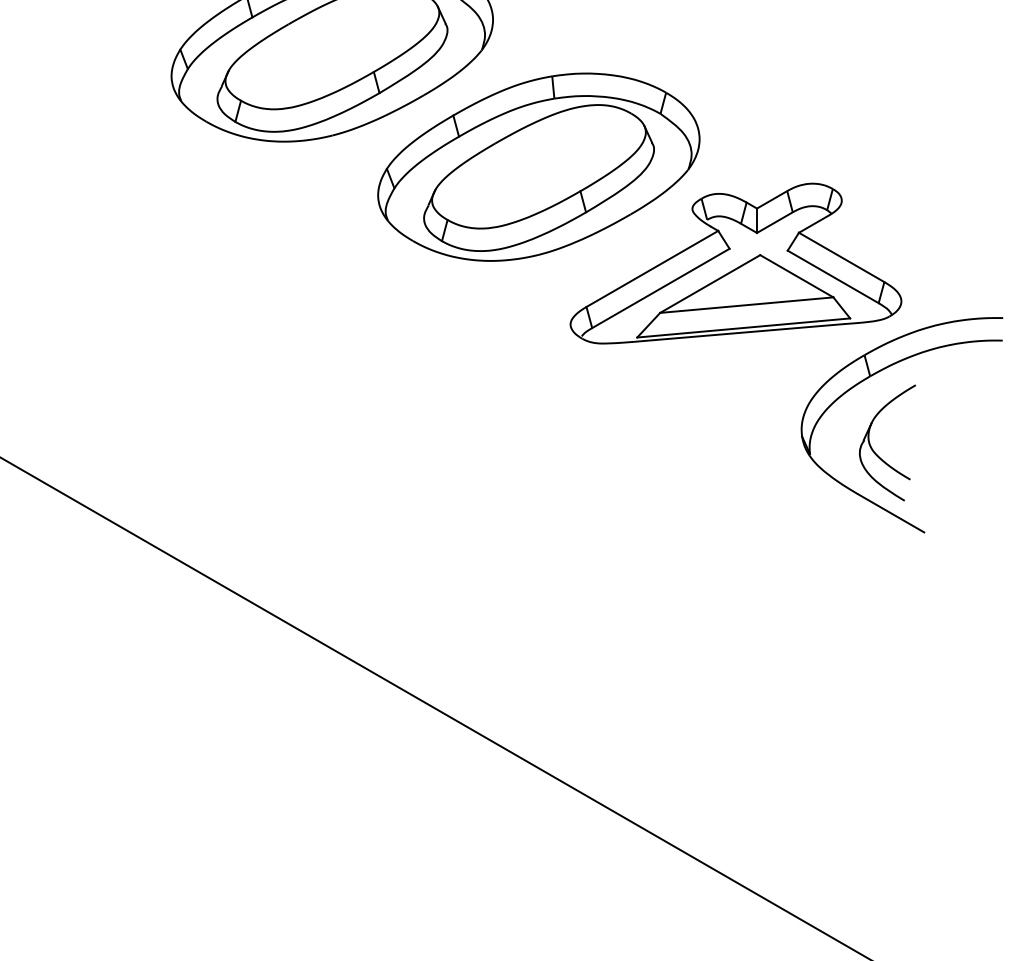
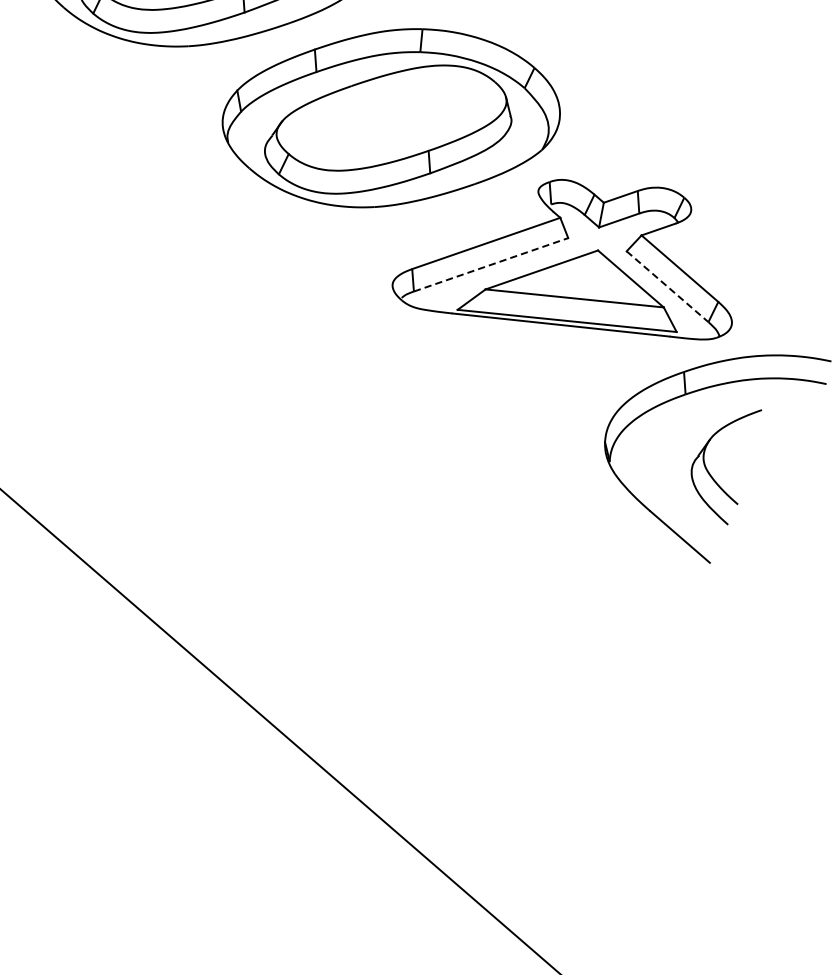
line: (833, 276) -> (667, 286), solid -> dashed
line: (661, 288) -> (491, 264), solid -> dashed
part: (876, 453) -> (708, 471), moved

